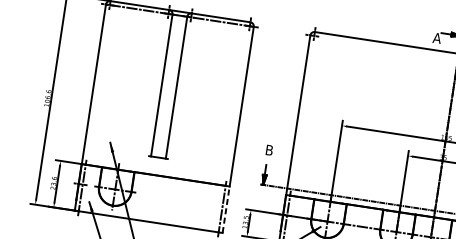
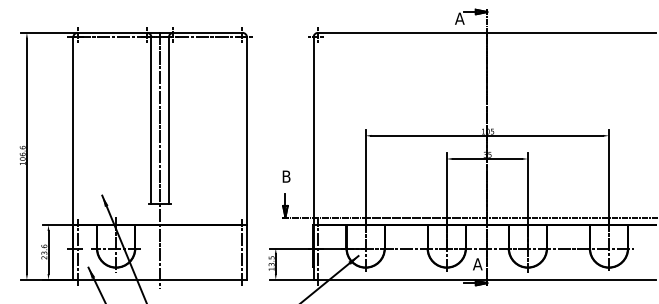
line: (164, 119) -> (160, 159), added
line: (226, 209) -> (247, 252), dashed -> solid

